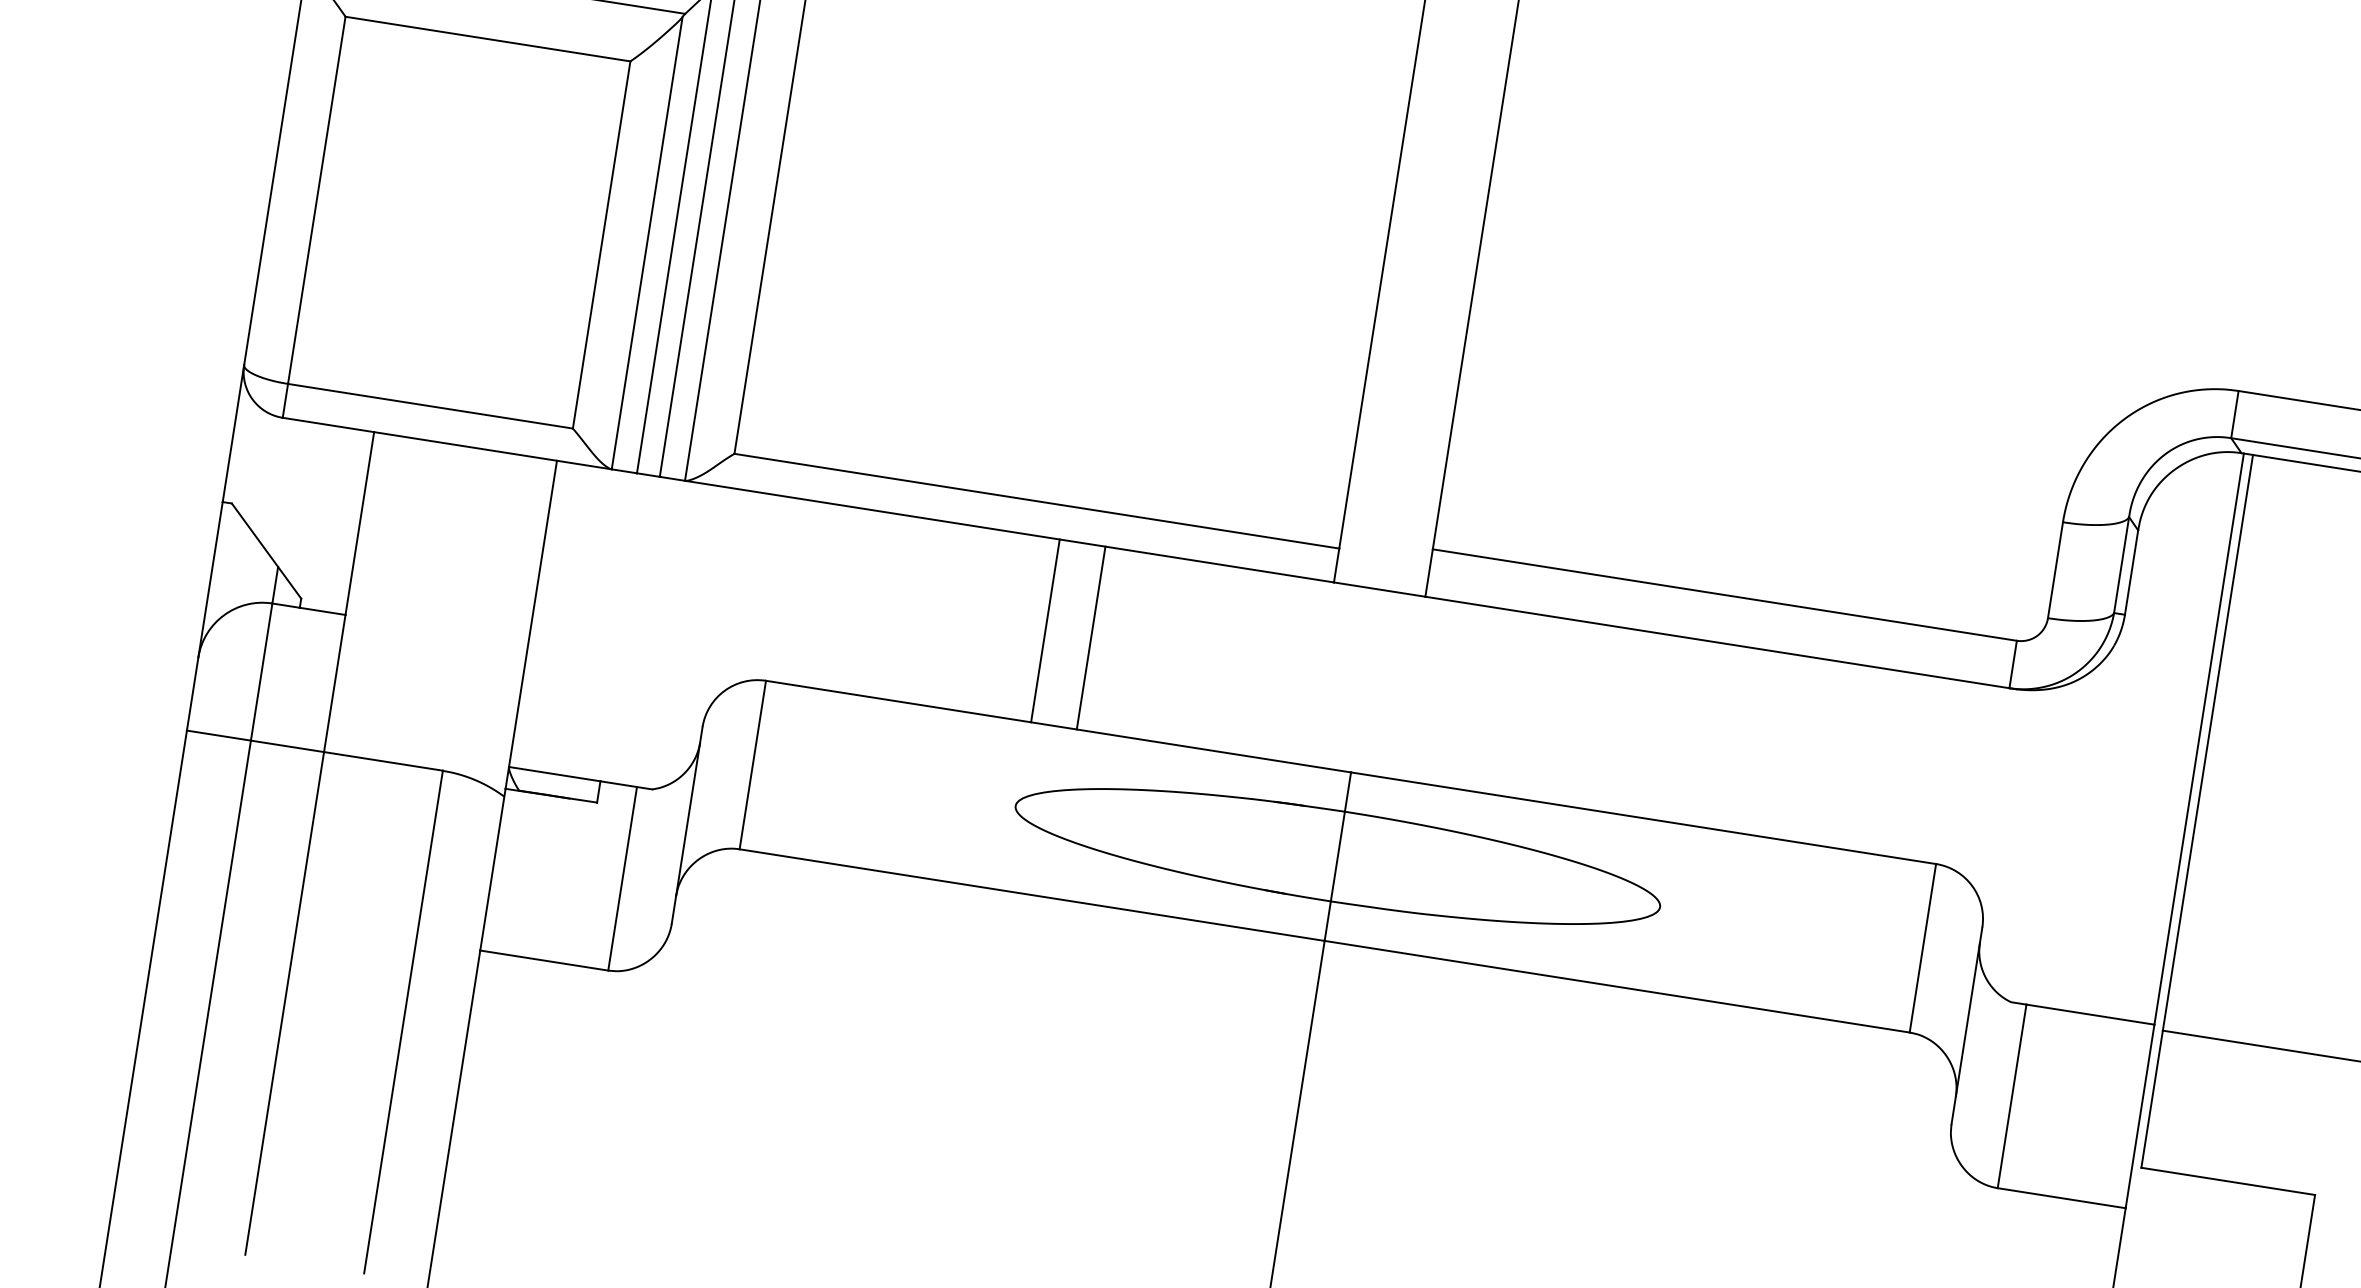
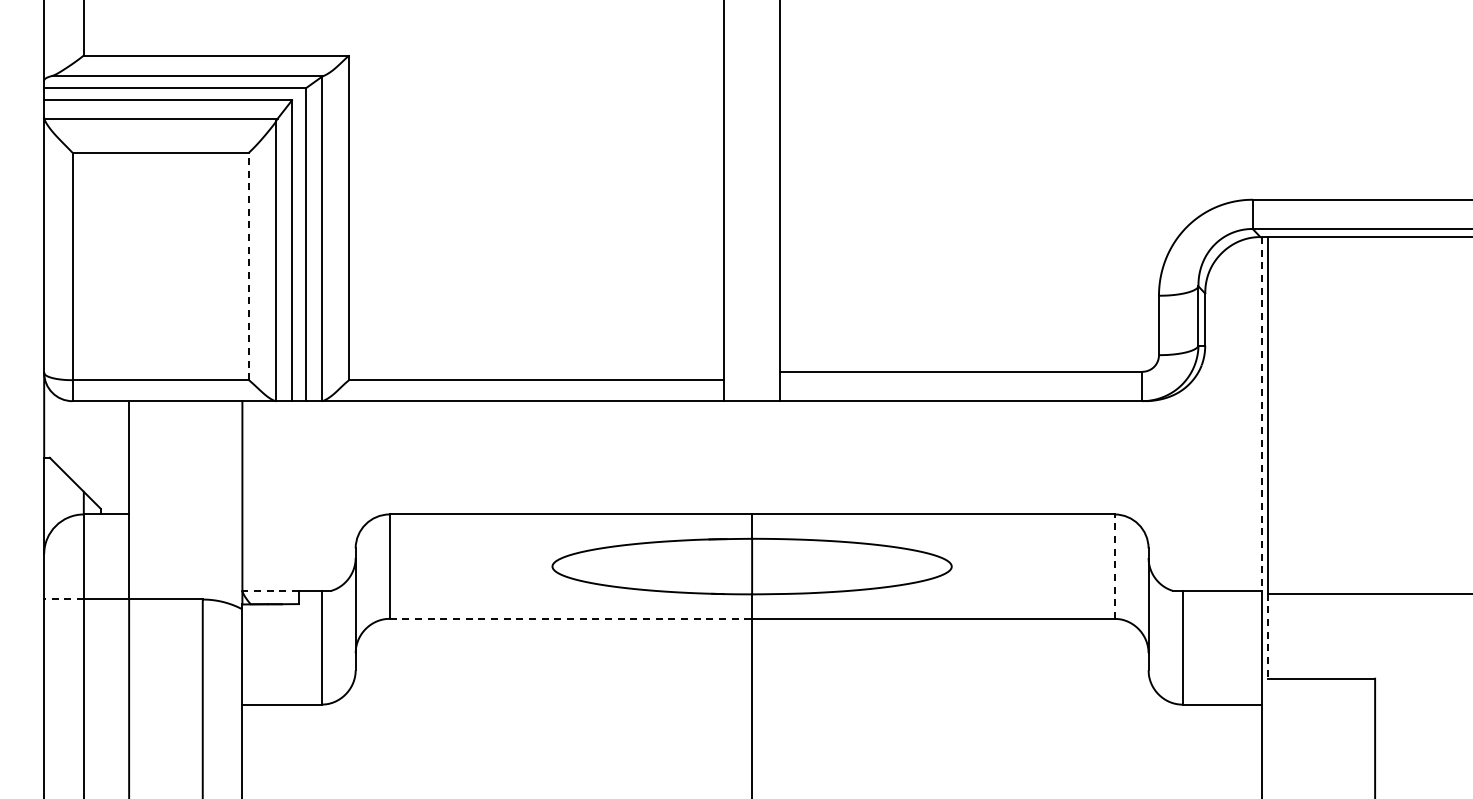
line: (602, 245) -> (249, 266), solid -> dashed
line: (1044, 630) -> (553, 457), removed
line: (1091, 637) -> (582, 457), removed
line: (219, 735) -> (64, 599), solid -> dashed
line: (2198, 738) -> (1261, 413), solid -> dashed
line: (554, 773) -> (270, 590), solid -> dashed
line: (1033, 894) -> (571, 618), solid -> dashed
line: (1922, 948) -> (1114, 566), solid -> dashed
line: (2152, 1099) -> (1267, 636), solid -> dashed

